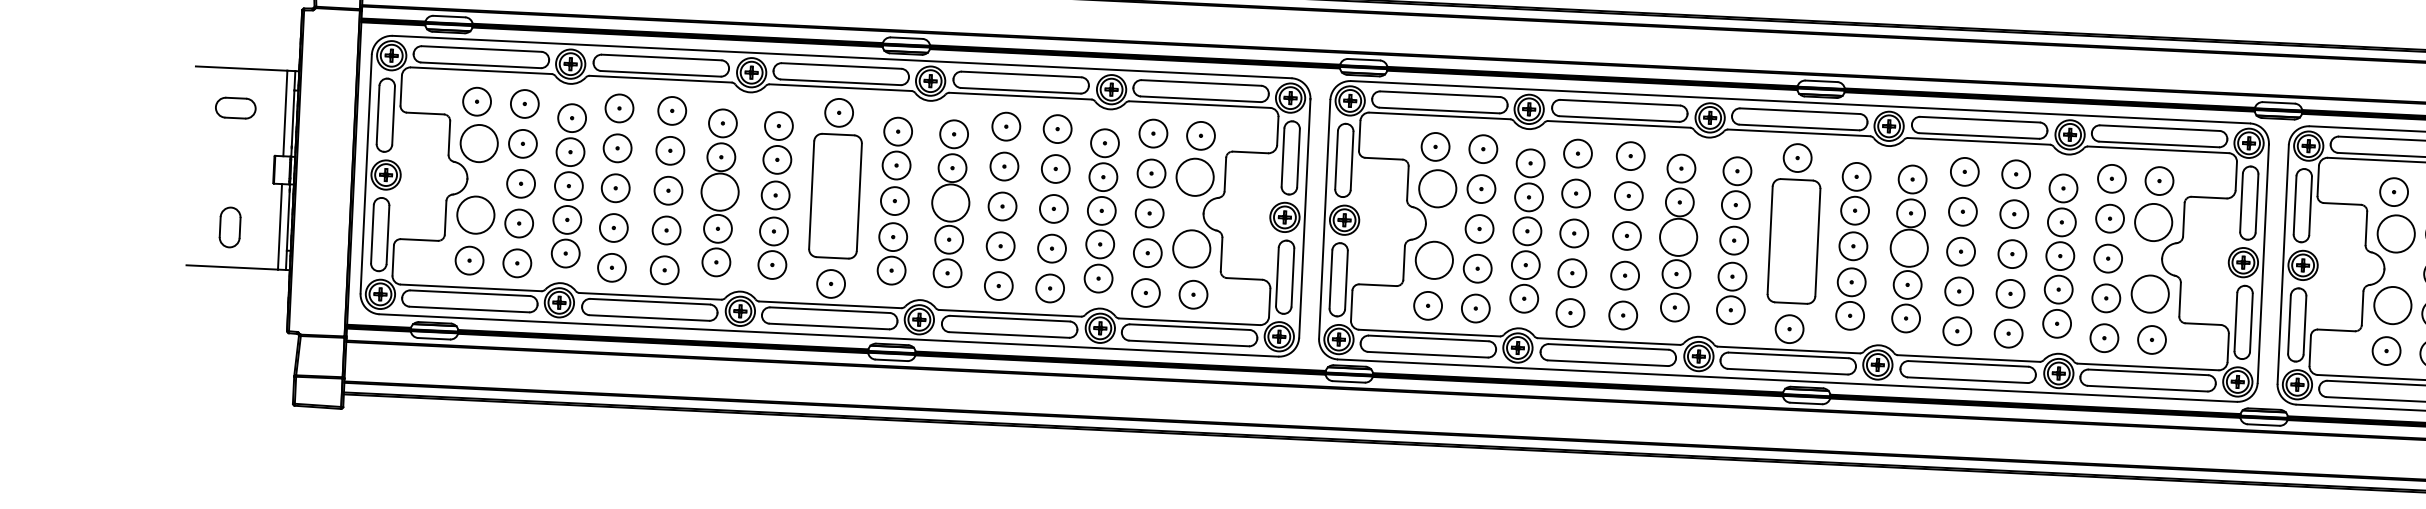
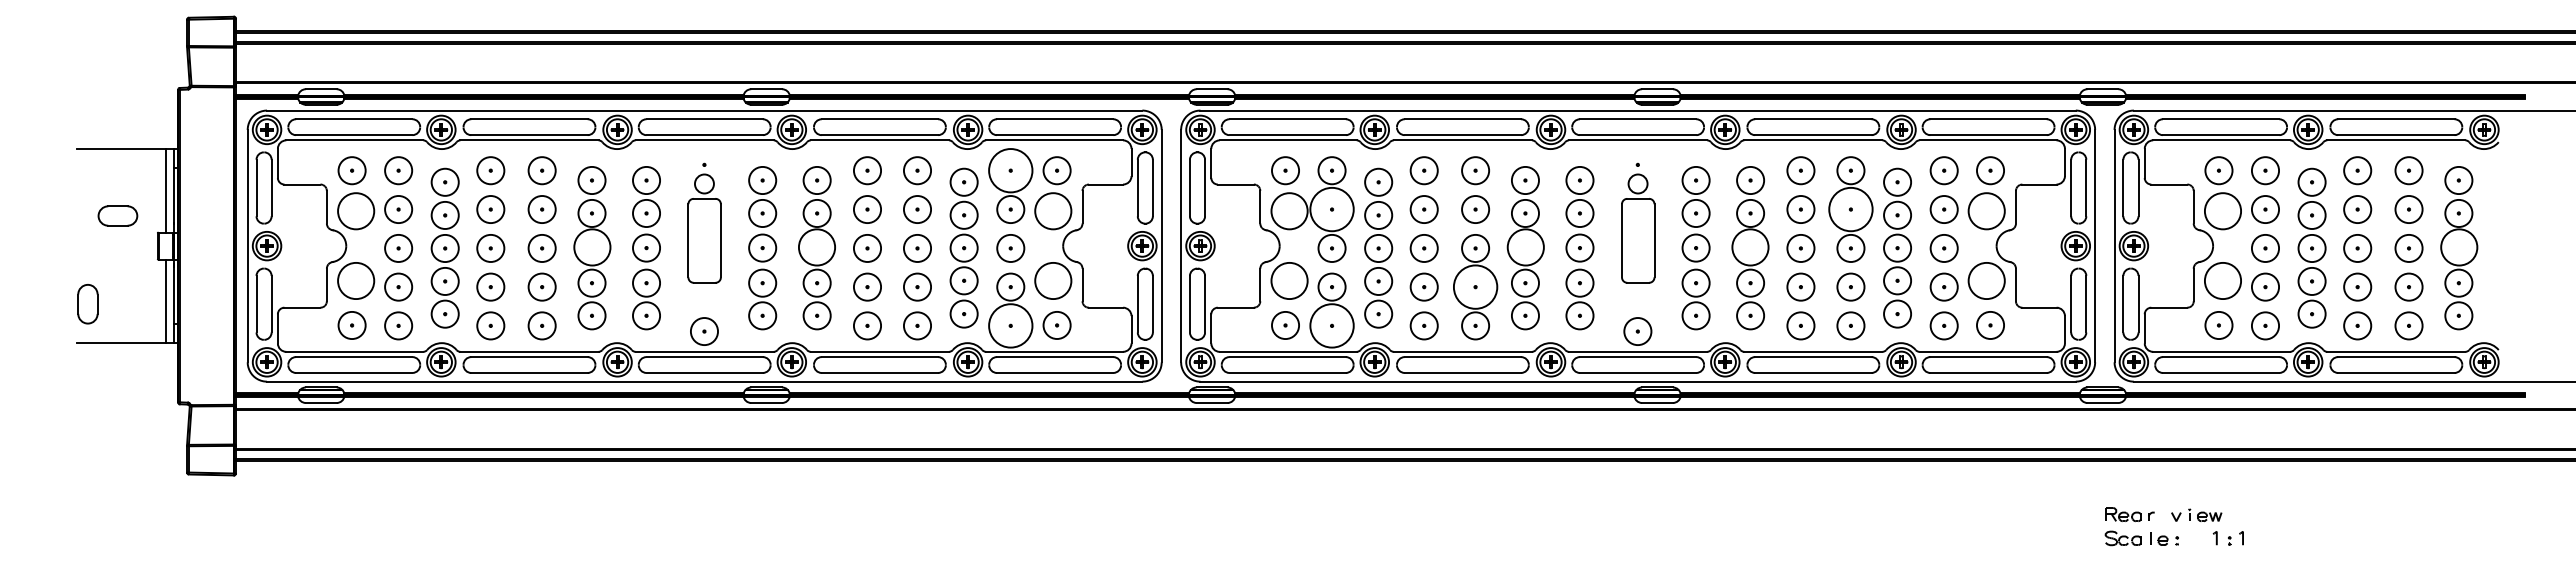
part: (235, 107) -> (117, 215), moved
circle: (1153, 133) -> (1010, 170), size x1.6
part: (836, 178) -> (704, 228), size x0.7
circle: (1480, 189) -> (1331, 209), size x1.6
circle: (2013, 214) -> (1850, 209), size x1.6
part: (1795, 223) -> (1638, 228), size x0.7
part: (229, 227) -> (87, 304), moved
circle: (1625, 275) -> (1475, 286), size x1.6
circle: (1145, 292) -> (1010, 325), size x1.6
circle: (1475, 308) -> (1331, 325), size x1.6

